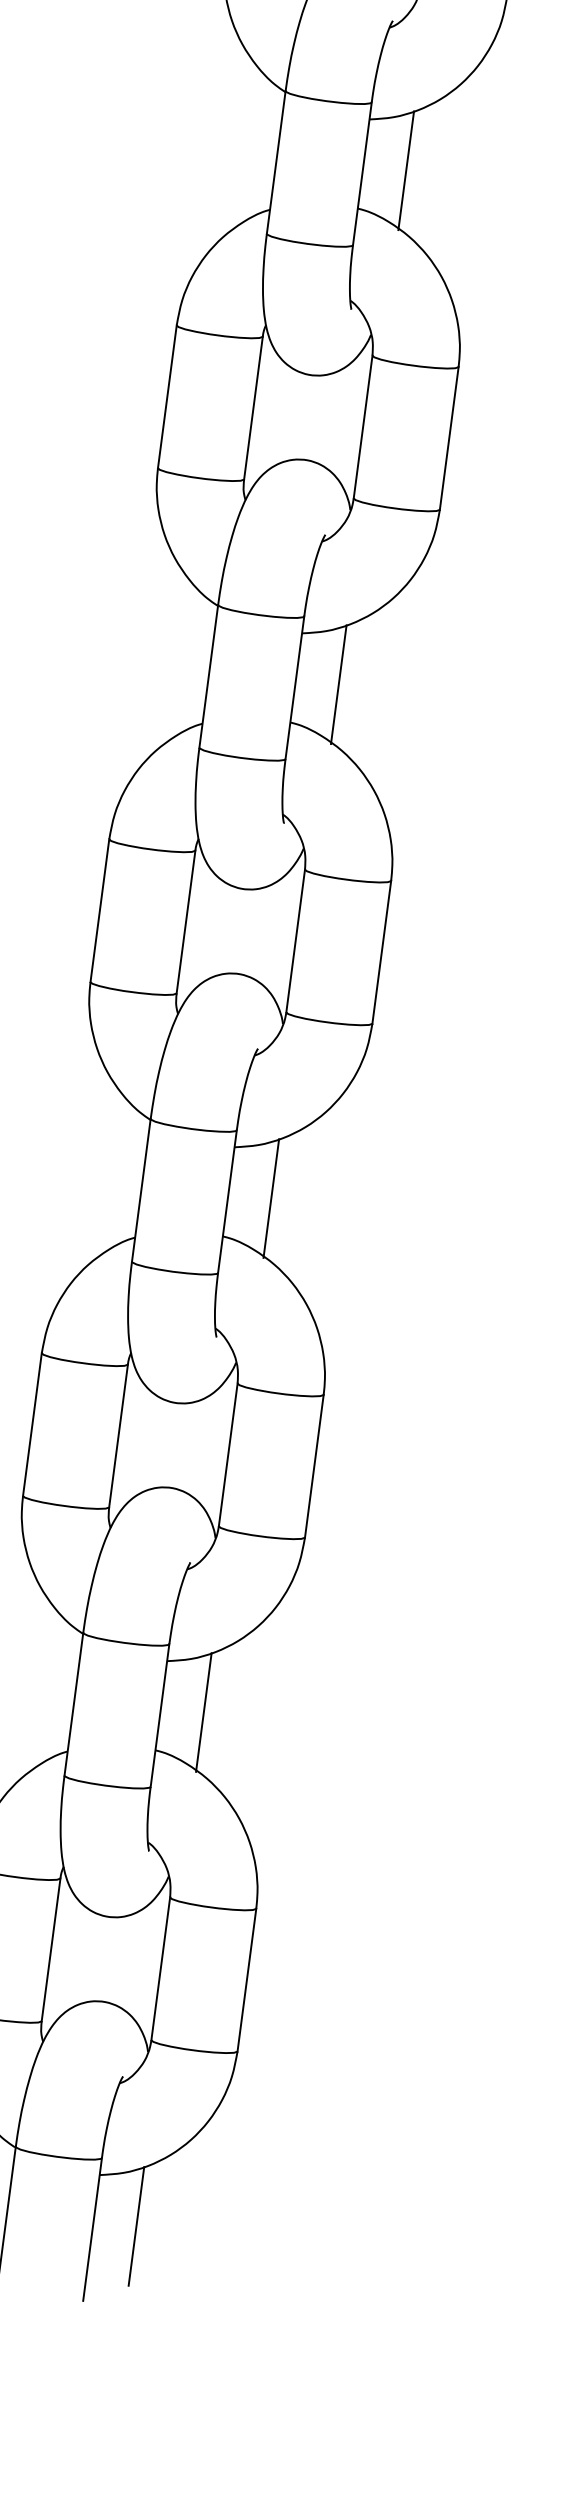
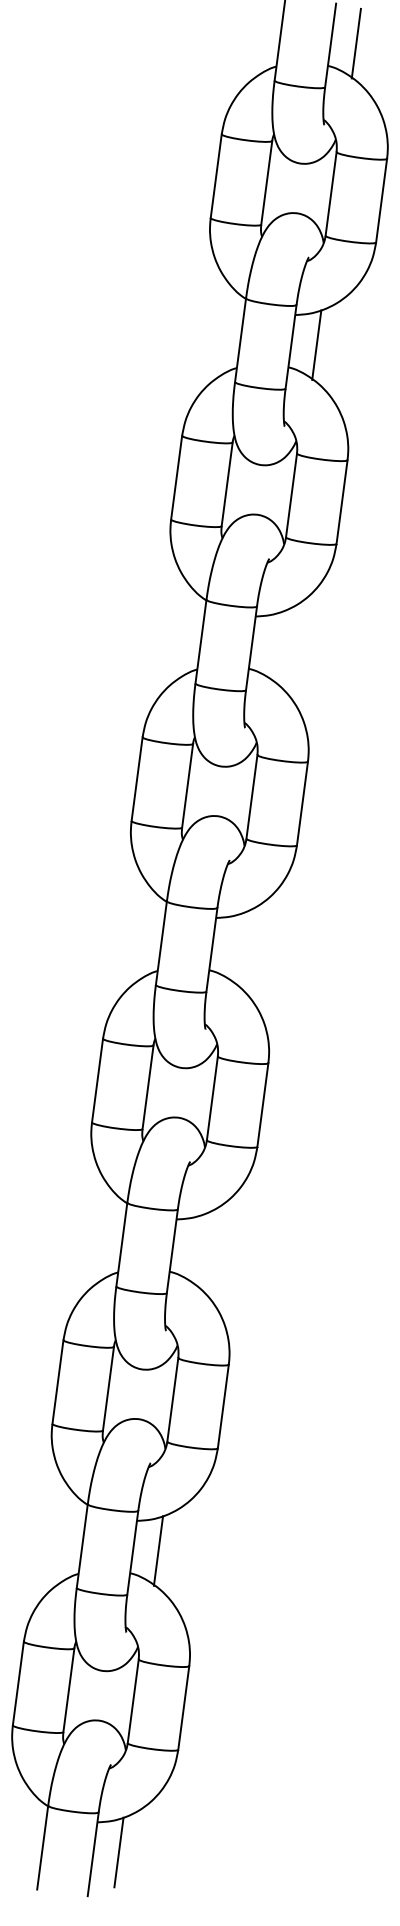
line: (404, 170) -> (276, 646), removed
line: (338, 683) -> (237, 947), removed
line: (270, 1198) -> (197, 1249), removed

